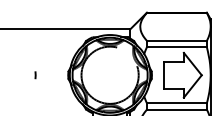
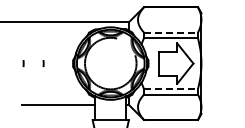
line: (177, 40) -> (171, 32), solid -> dashed
arc: (13, 75) -> (23, 63), added
line: (177, 102) -> (171, 88), solid -> dashed

